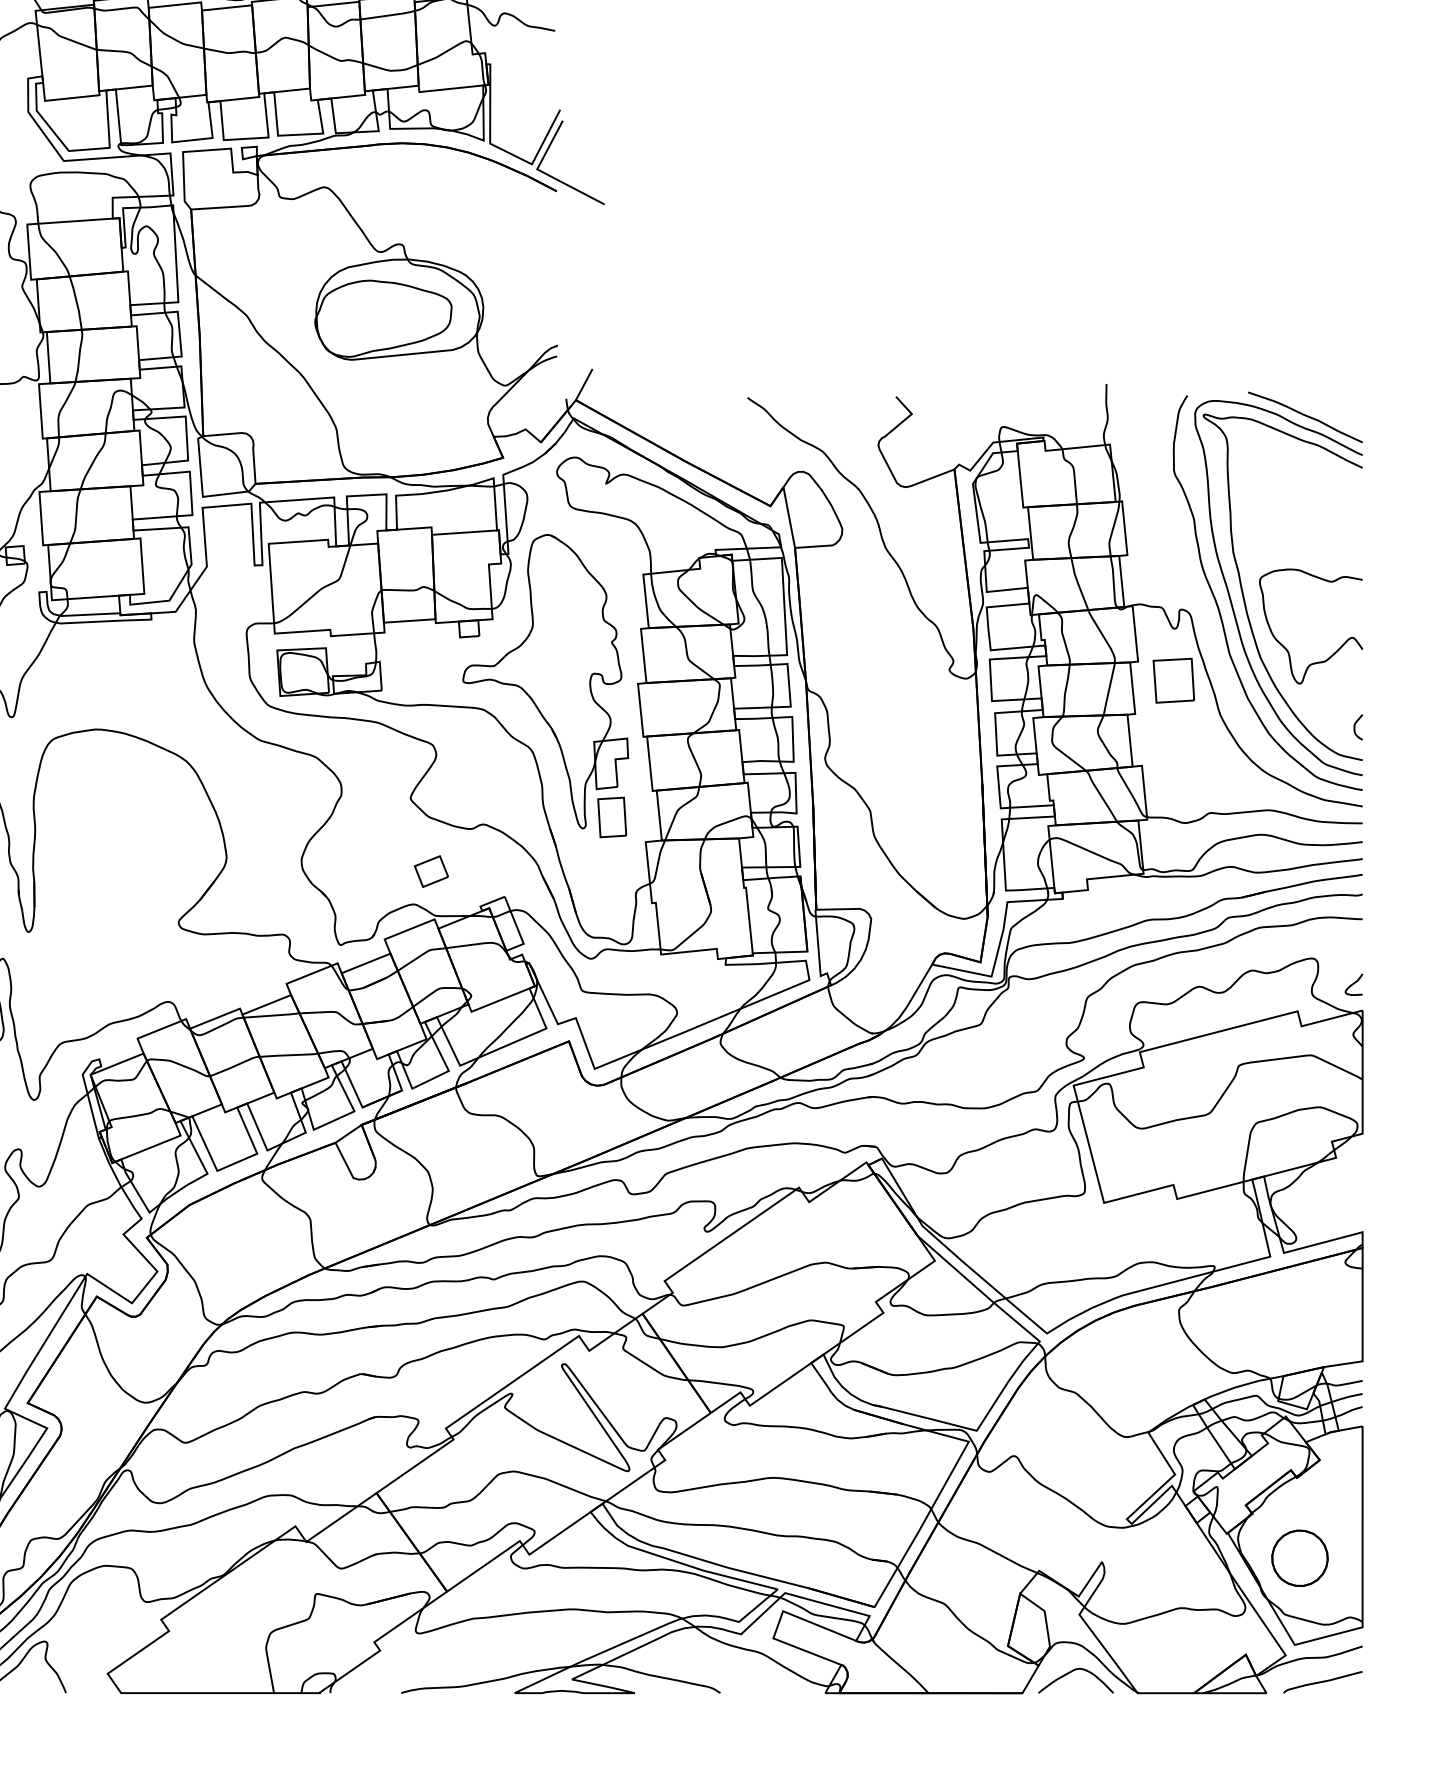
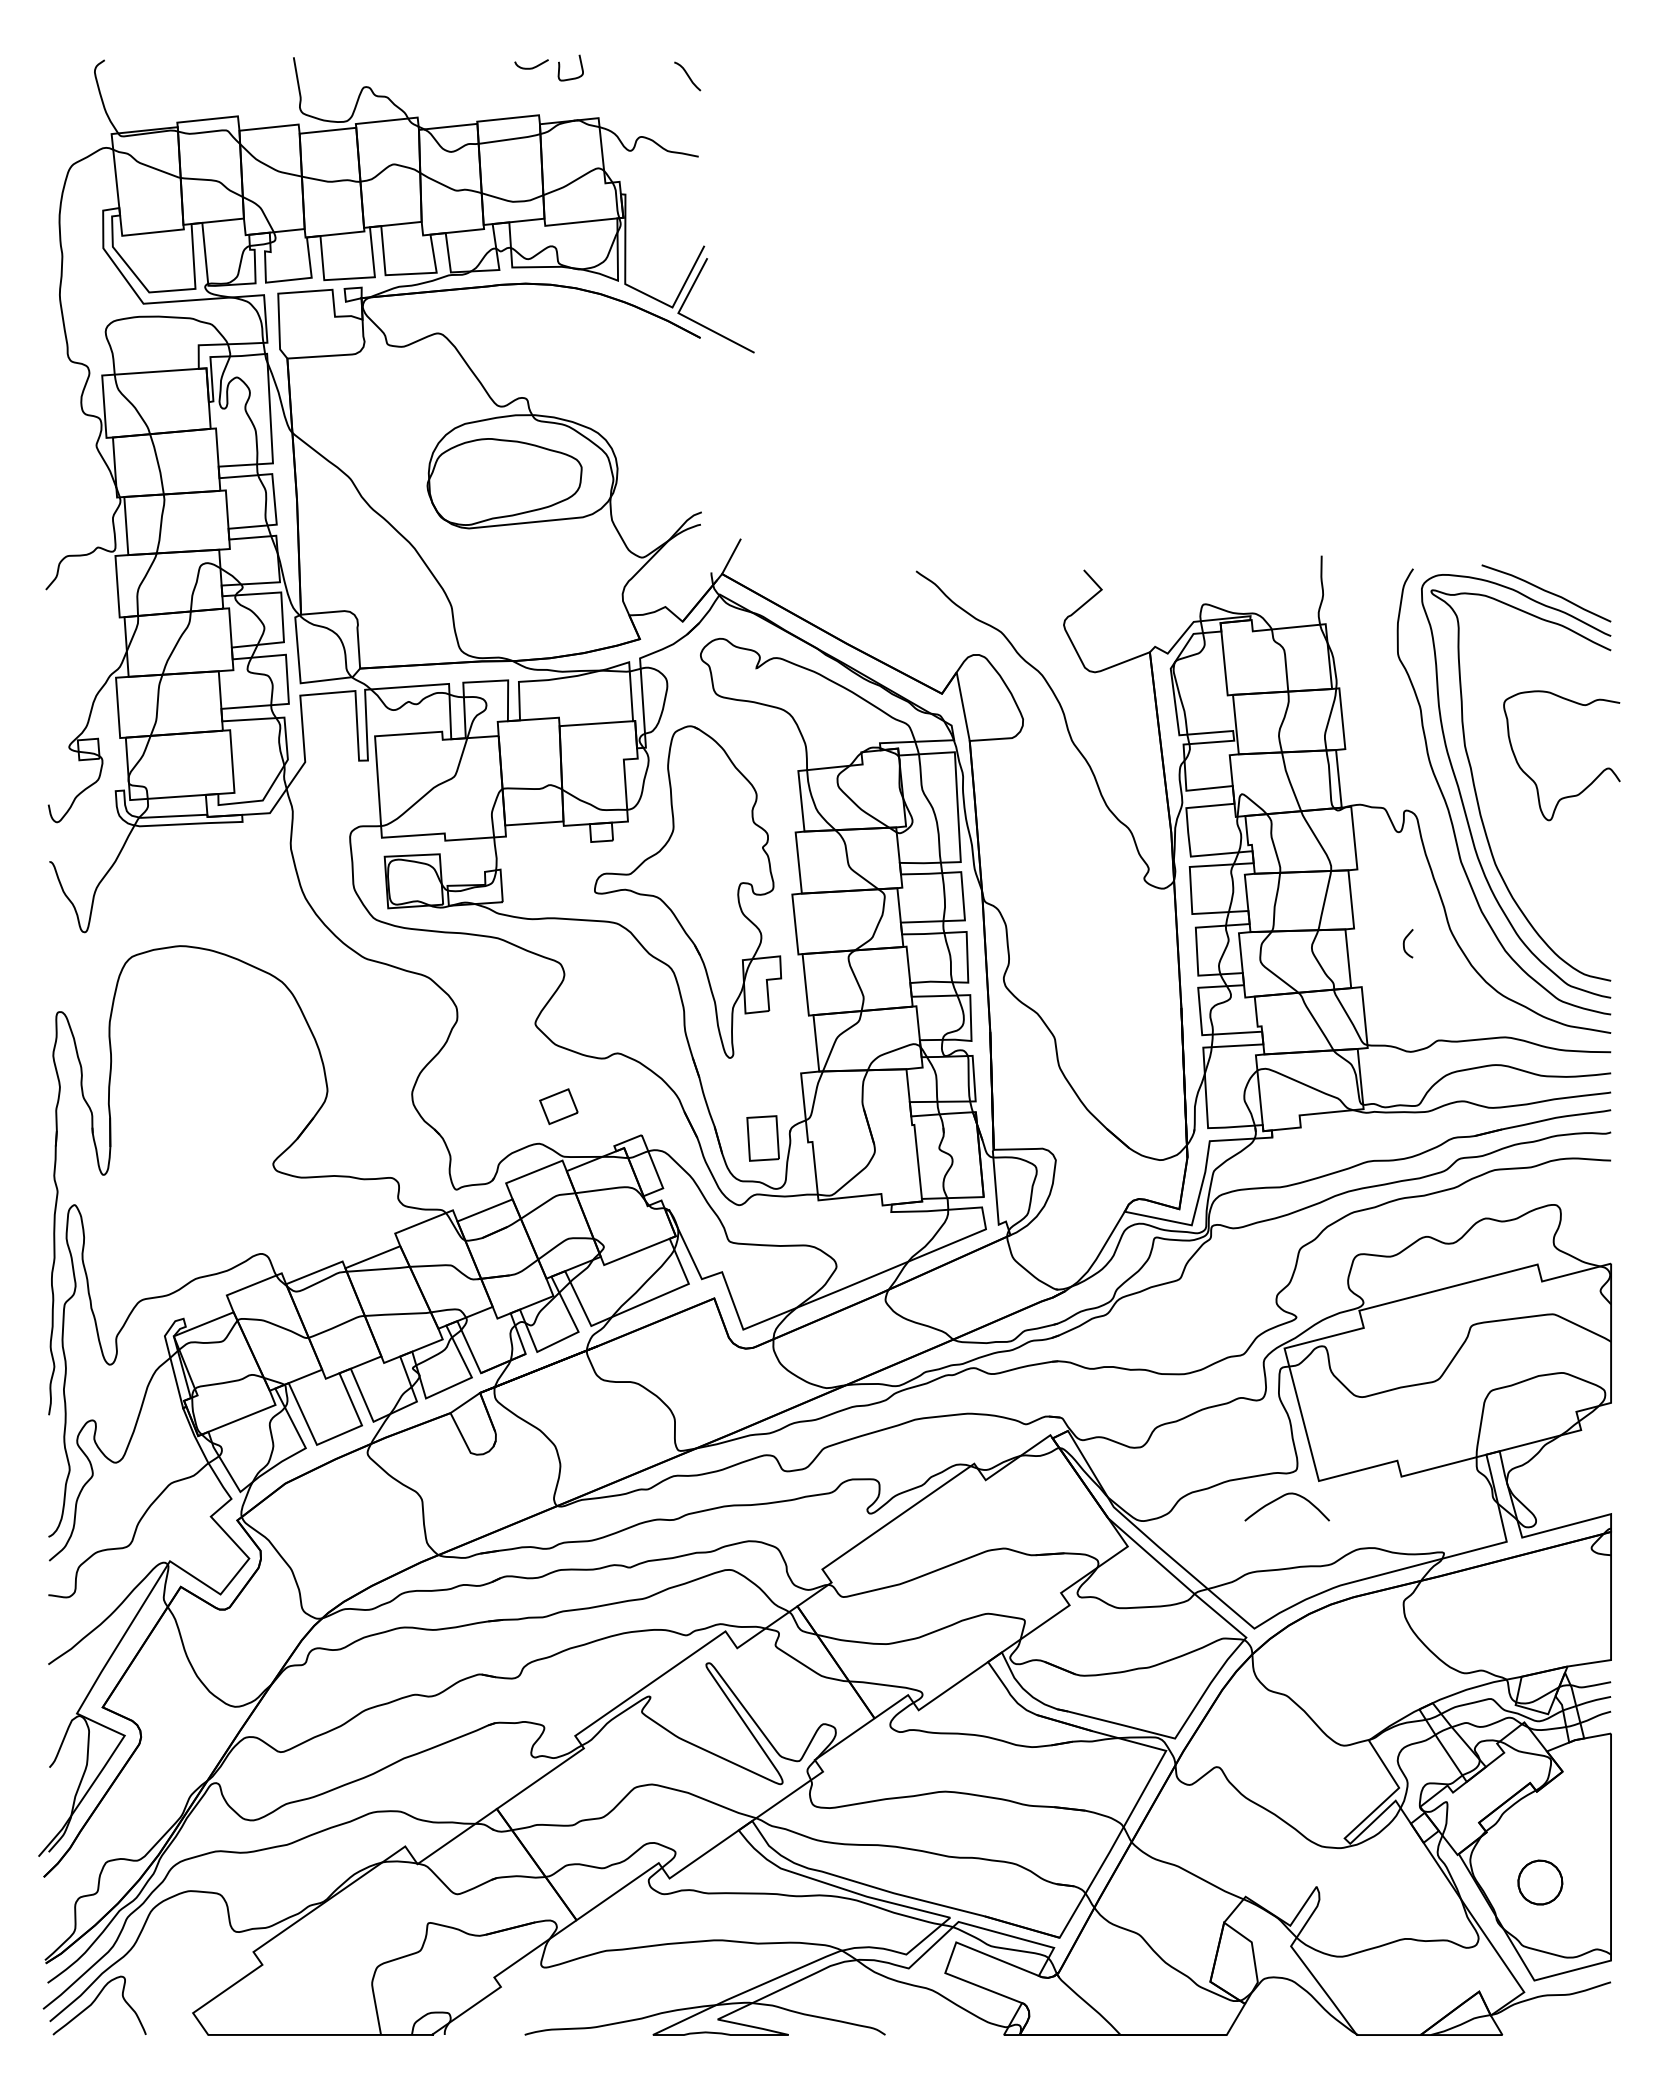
curve: (1286, 648) -> (1534, 780), moved
part: (1173, 680) -> (1397, 890), removed
curve: (1355, 727) -> (1404, 943), moved
part: (611, 817) -> (762, 1138), moved
curve: (1354, 984) -> (1601, 1234), removed
part: (1300, 1558) -> (1540, 1882), size x0.7
curve: (1071, 1672) -> (1282, 1497), moved
curve: (1323, 1682) -> (1566, 2022), removed

